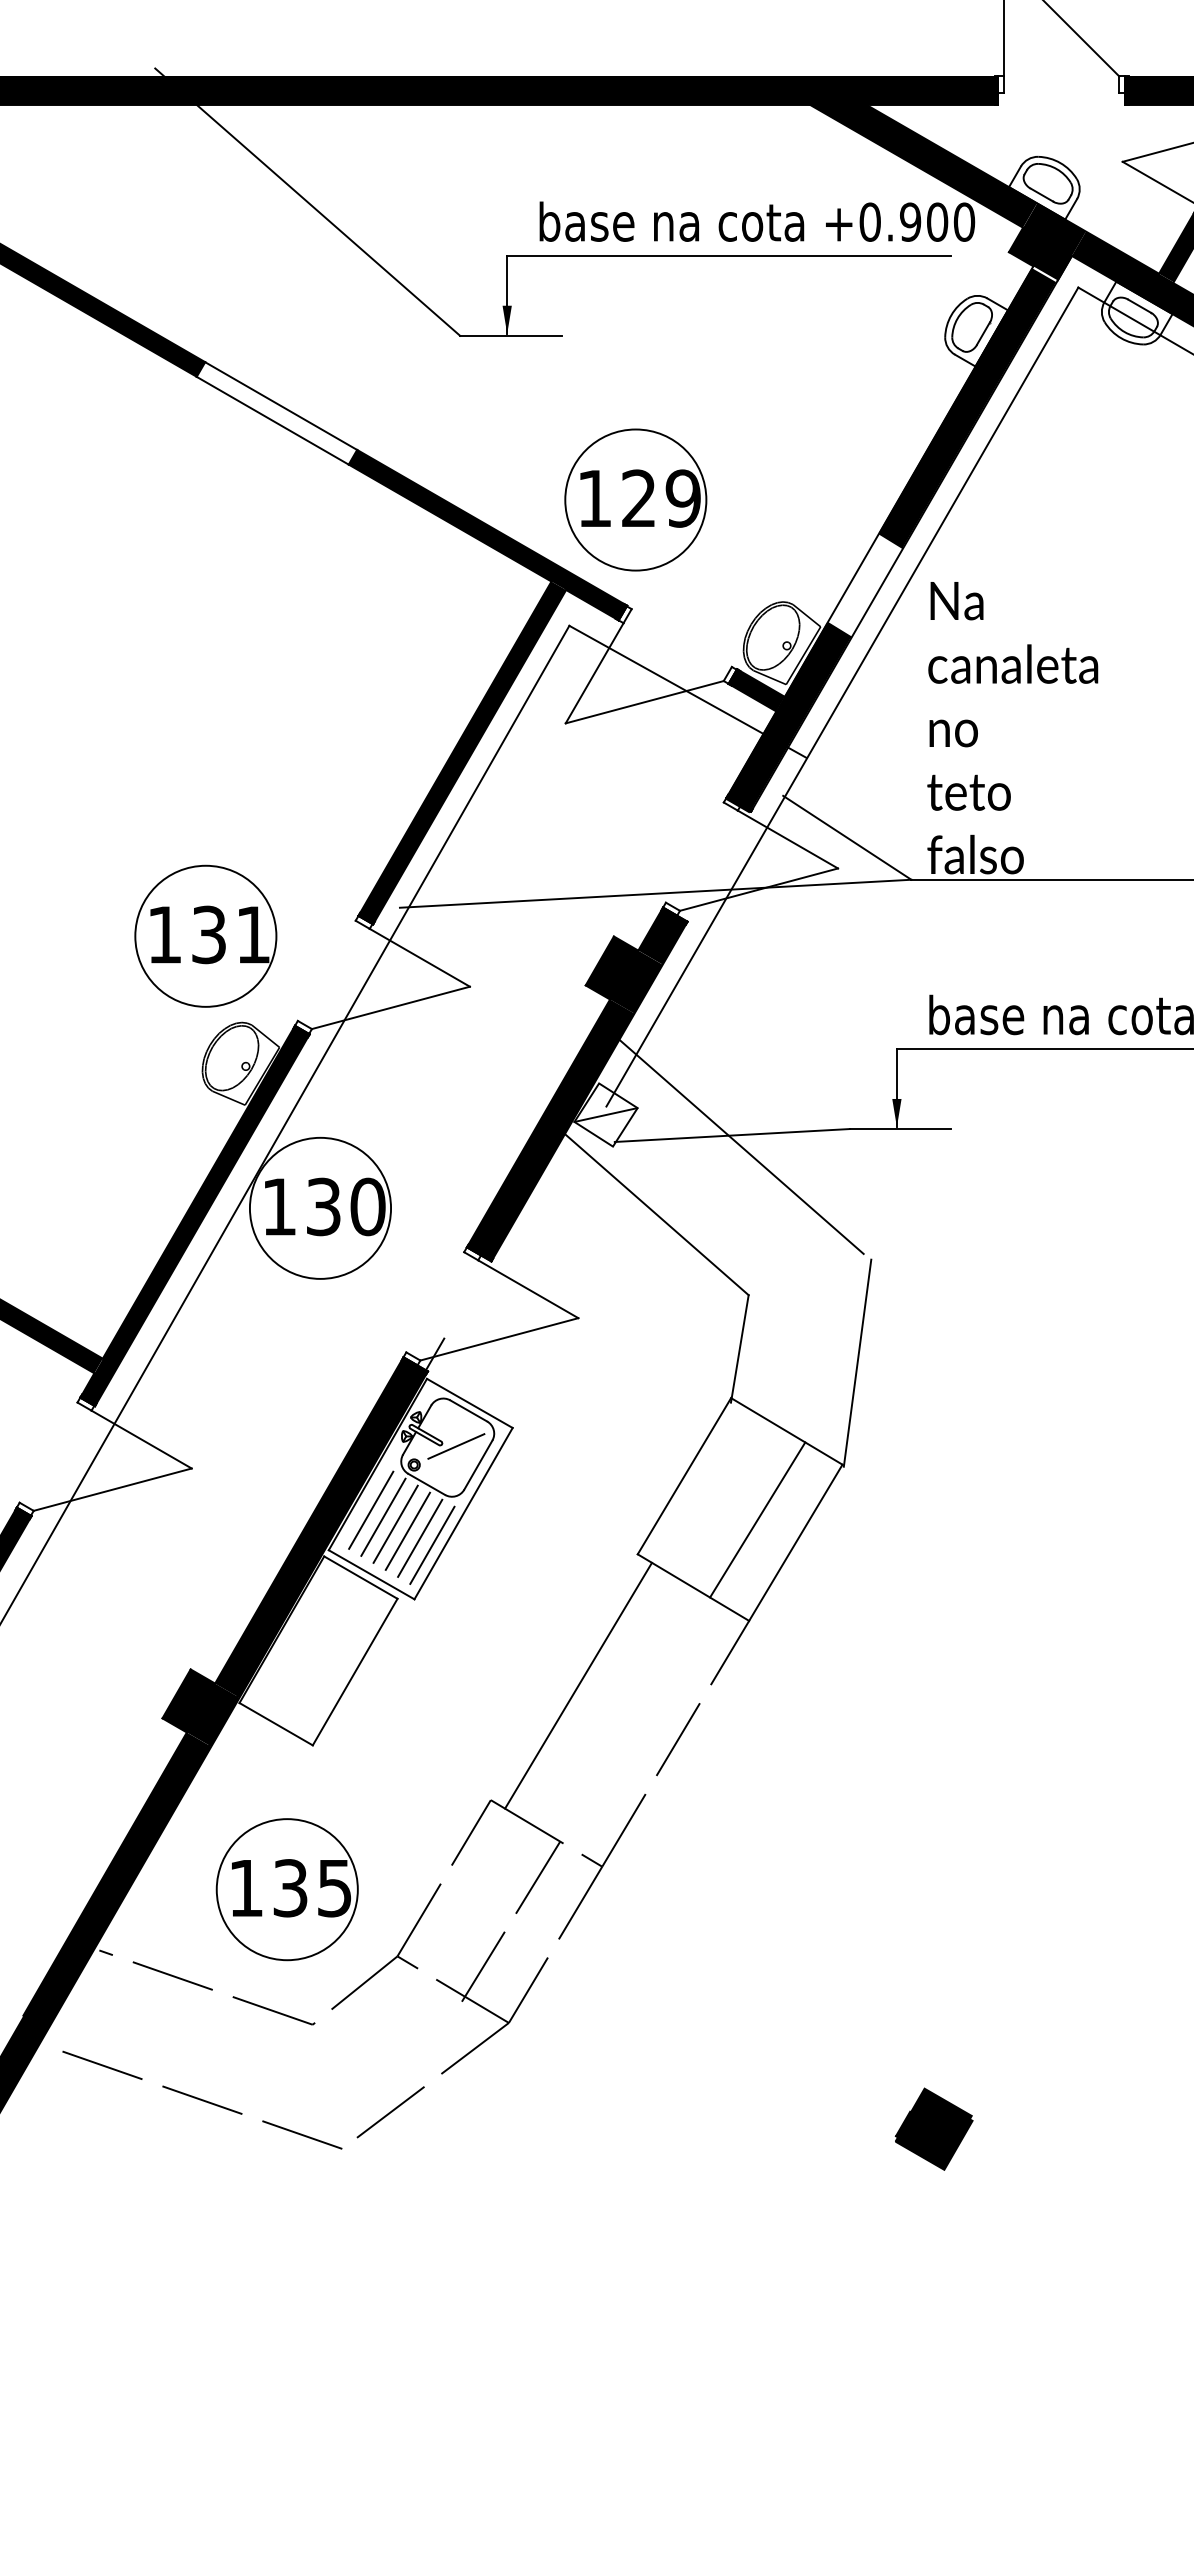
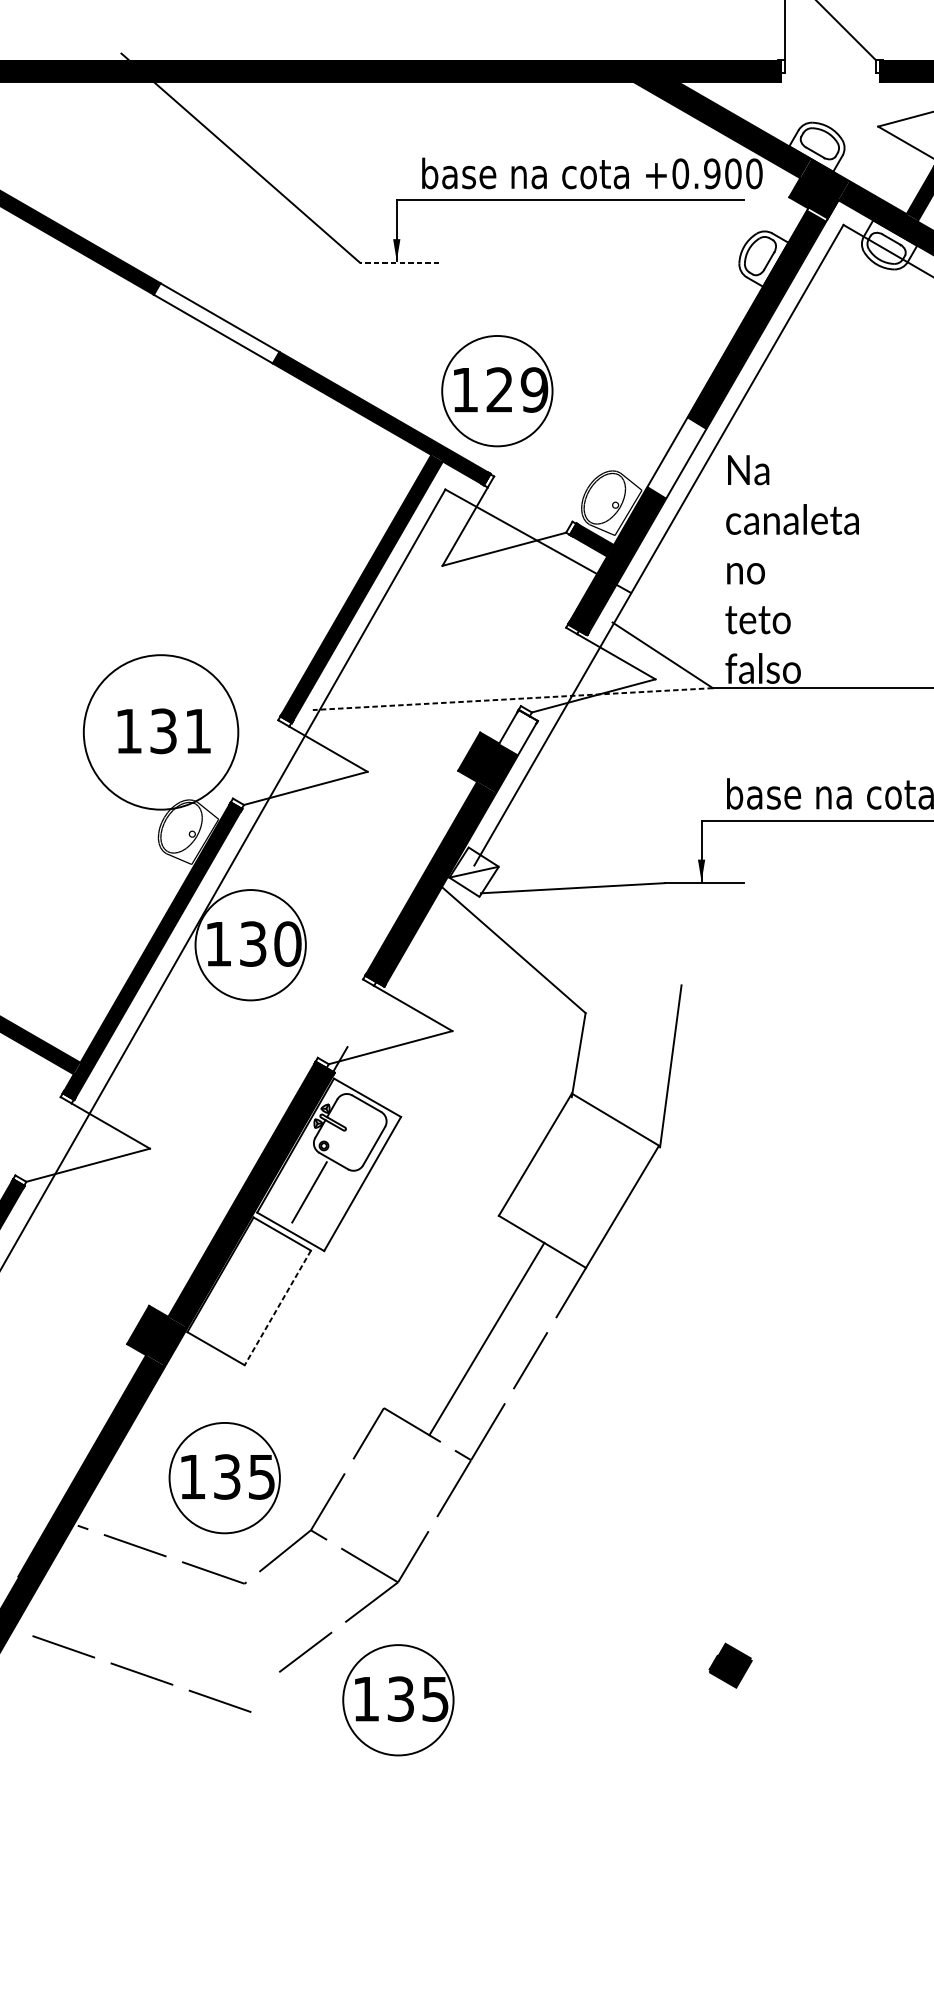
line: (510, 335) -> (399, 262), solid -> dashed
line: (655, 893) -> (512, 698), solid -> dashed
circle: (205, 935) -> (160, 731), size x1.4
fill: (662, 935) -> (518, 731), removed
line: (741, 1146) -> (580, 896), removed
line: (456, 1446) -> (357, 1131), removed
line: (371, 1509) -> (290, 1180), removed
line: (383, 1516) -> (300, 1186), removed
line: (757, 1519) -> (592, 1188), removed
line: (407, 1530) -> (318, 1197), removed
line: (420, 1537) -> (328, 1202), removed
line: (432, 1544) -> (338, 1208), removed
line: (355, 1672) -> (278, 1308), solid -> dashed
line: (578, 1685) -> (486, 1338), moved
line: (510, 1921) -> (399, 1503), removed
line: (202, 2099) -> (141, 1673), moved
part: (933, 2128) -> (730, 1664), size x0.7
part: (508, 2173) -> (397, 1700), added

